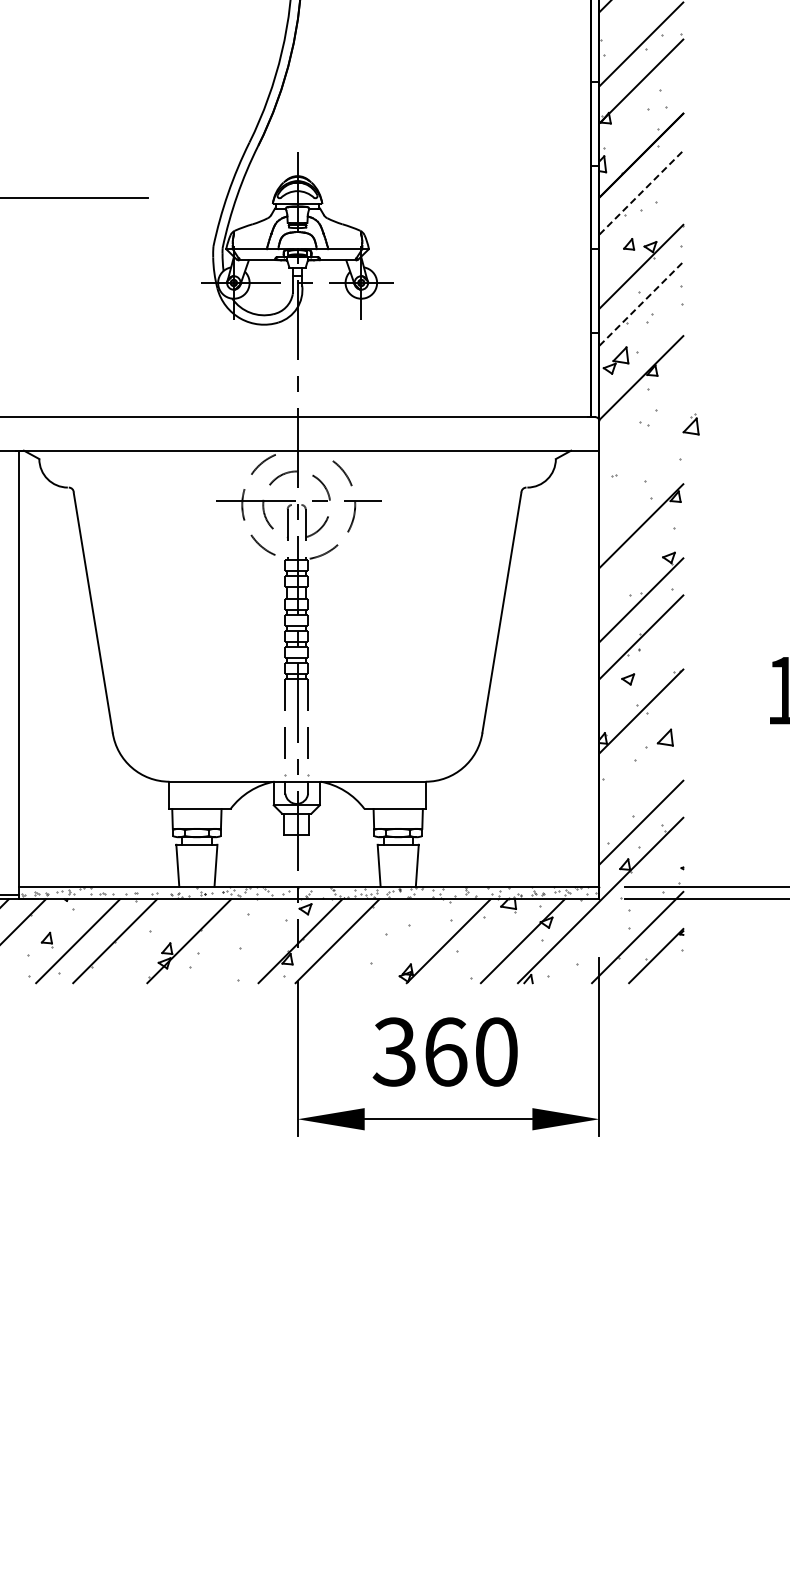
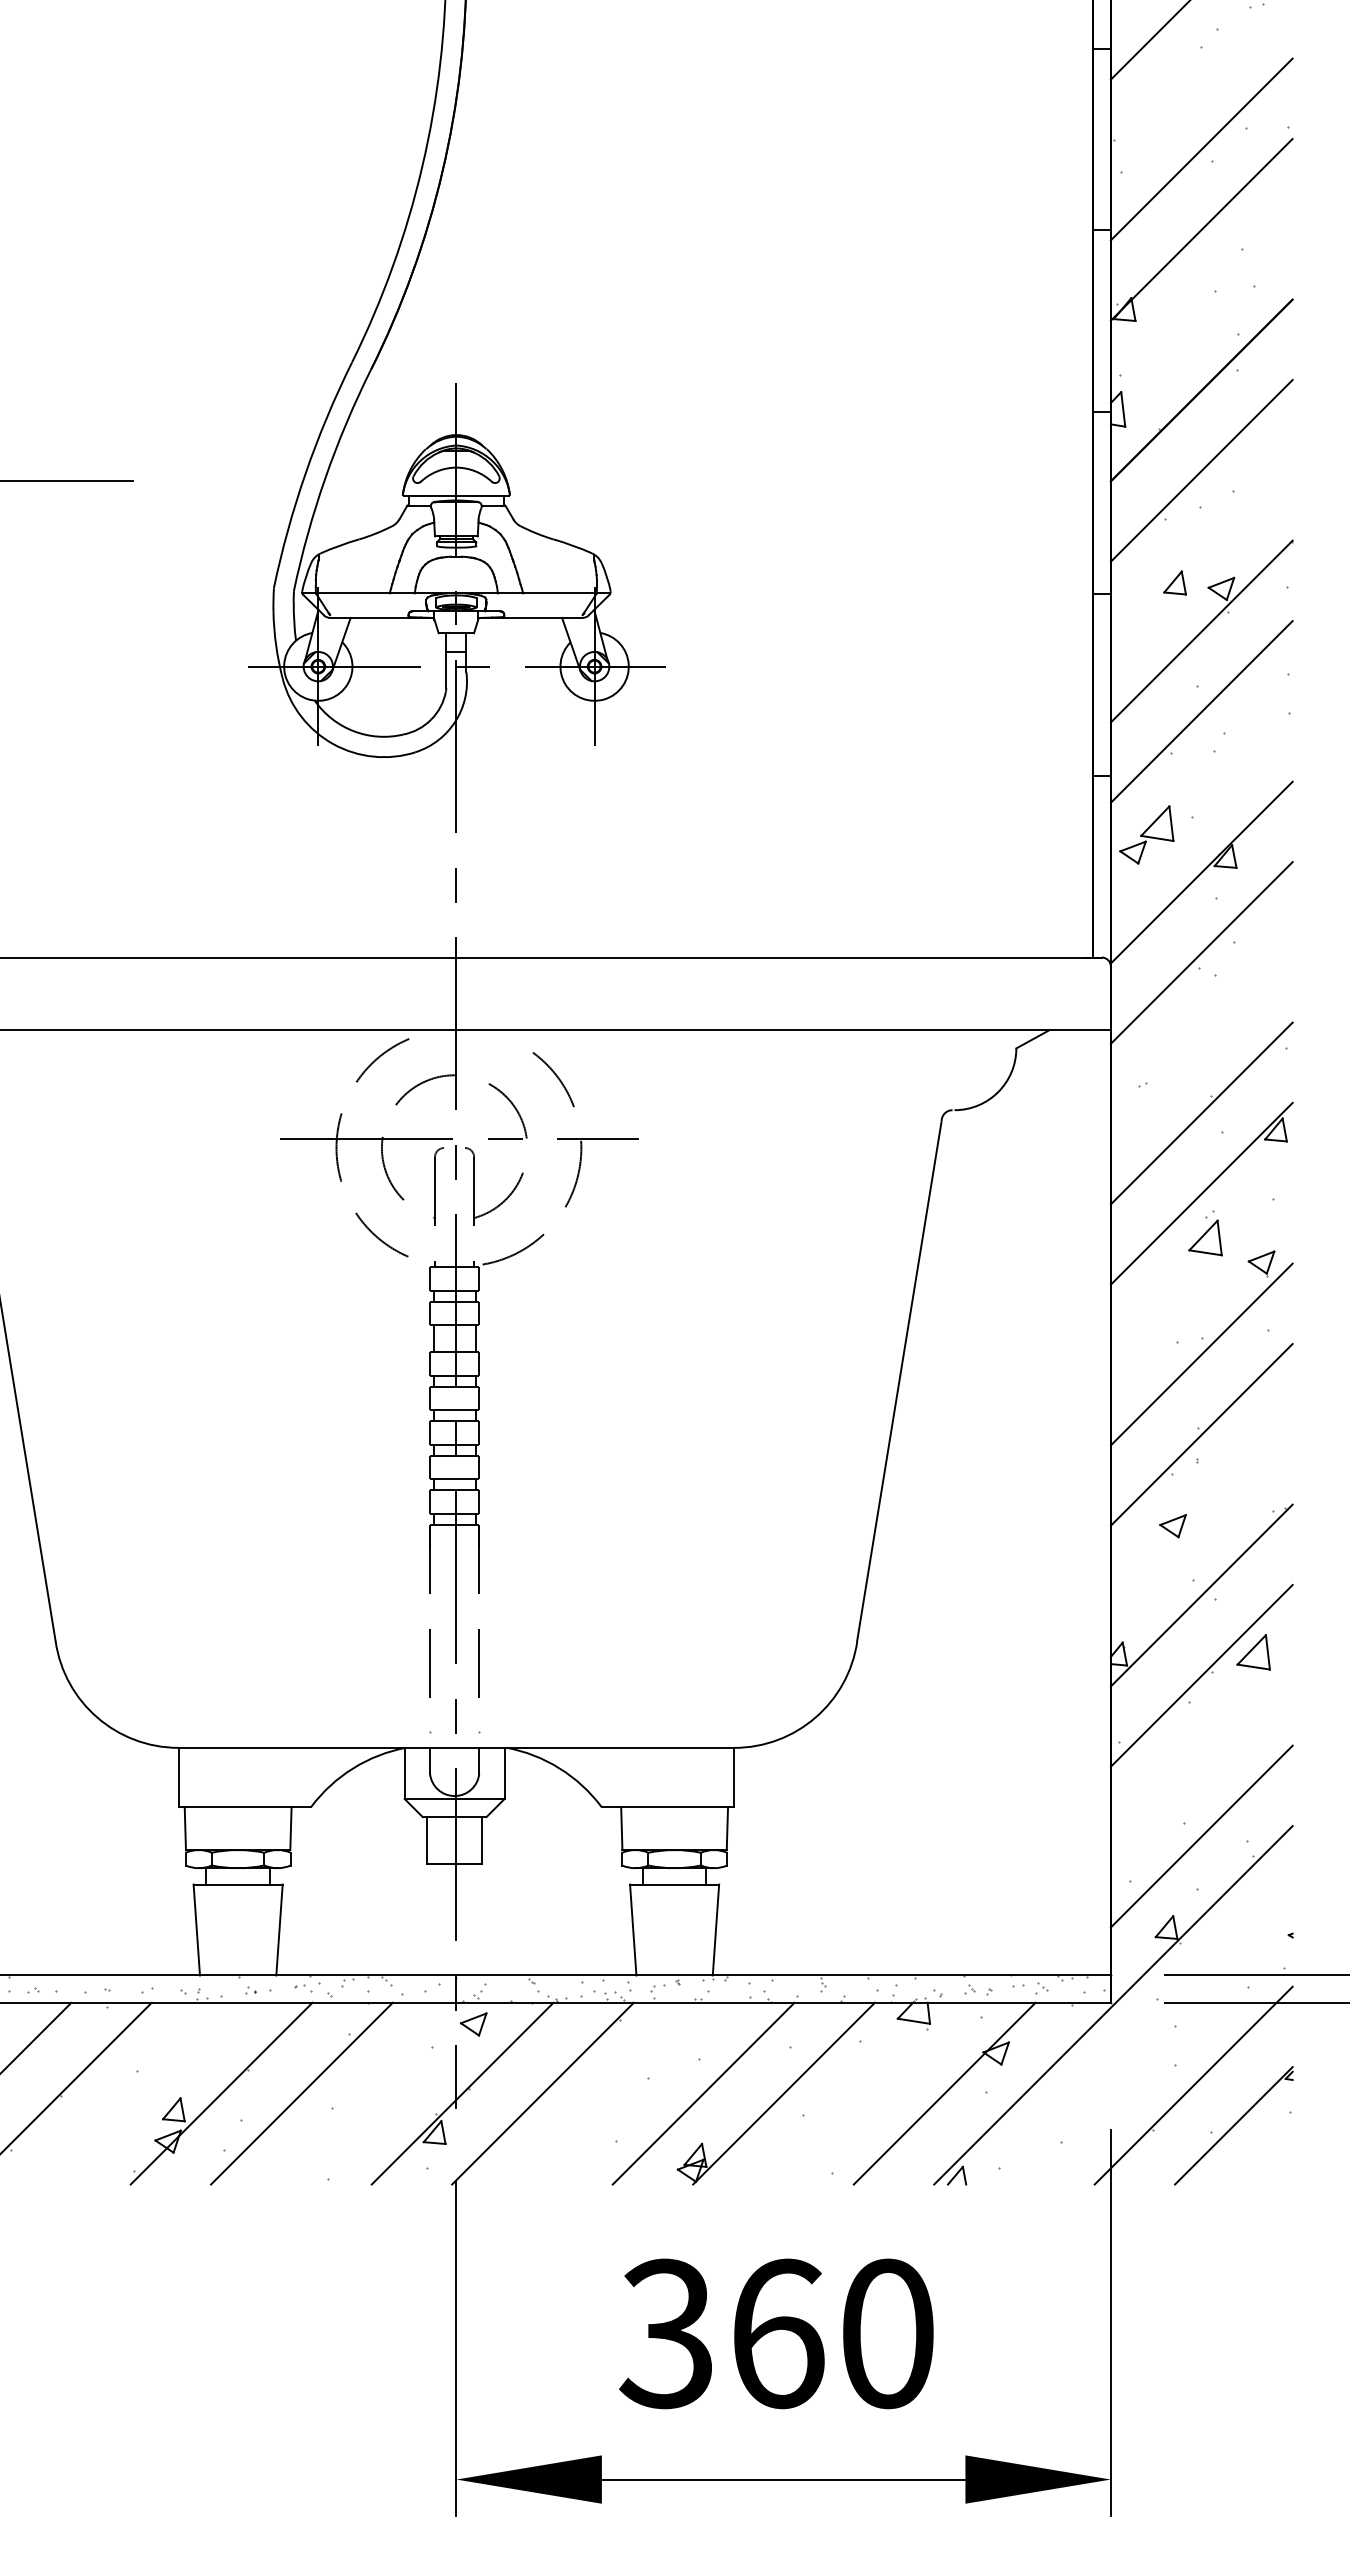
line: (641, 192) -> (1201, 470), dashed -> solid
line: (641, 303) -> (1201, 711), dashed -> solid
line: (641, 414) -> (1201, 951), added
part: (690, 424) -> (1204, 1233), moved
line: (641, 489) -> (1201, 1114), added
line: (641, 748) -> (1201, 1675), added
line: (226, 941) -> (302, 2094), added
line: (411, 941) -> (703, 2094), added

